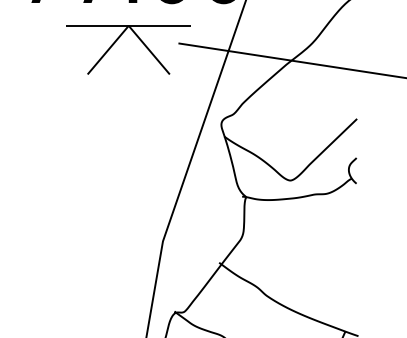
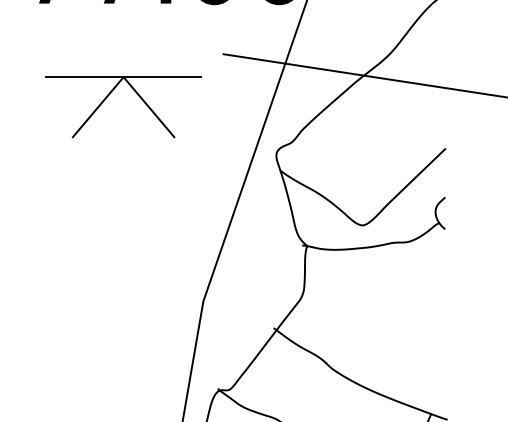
part: (118, 39) -> (110, 94), moved

